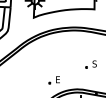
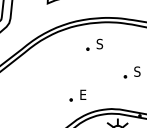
part: (65, 45) -> (94, 44), added

